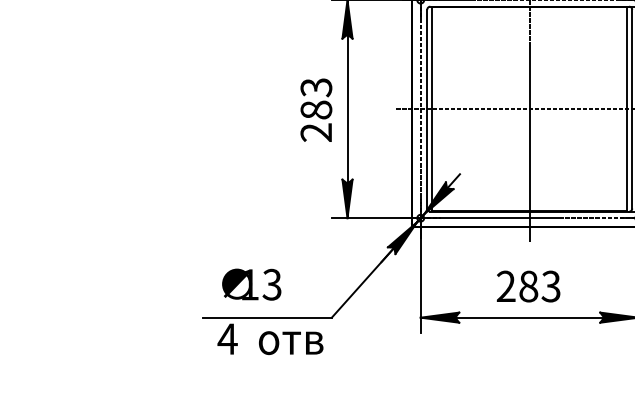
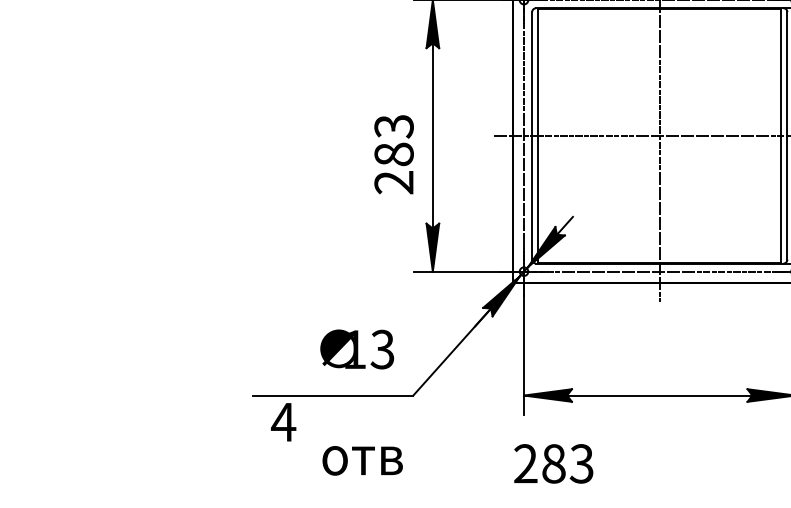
text: (316, 109) -> (394, 153), moved
text: (251, 284) -> (356, 349), moved
text: (528, 286) -> (553, 463), moved
text: (291, 342) -> (363, 460), moved

